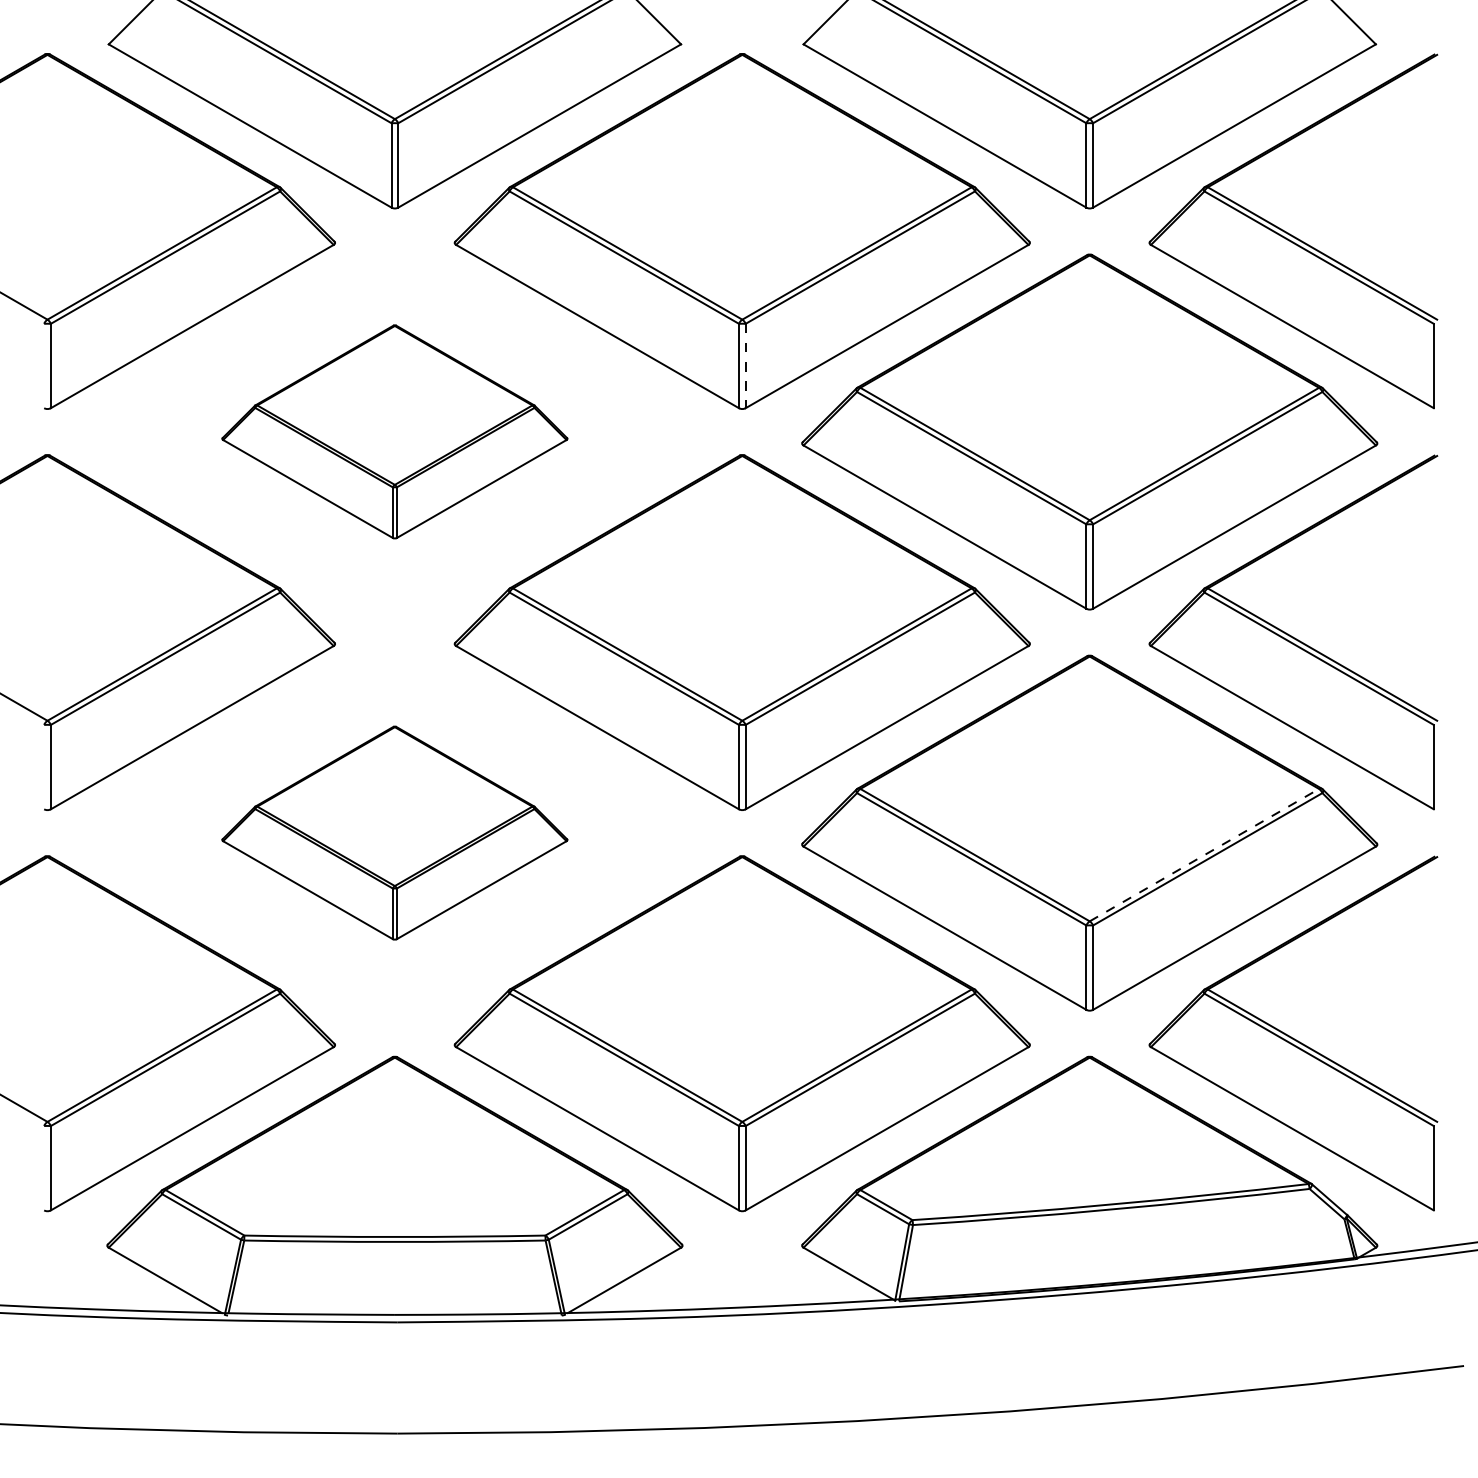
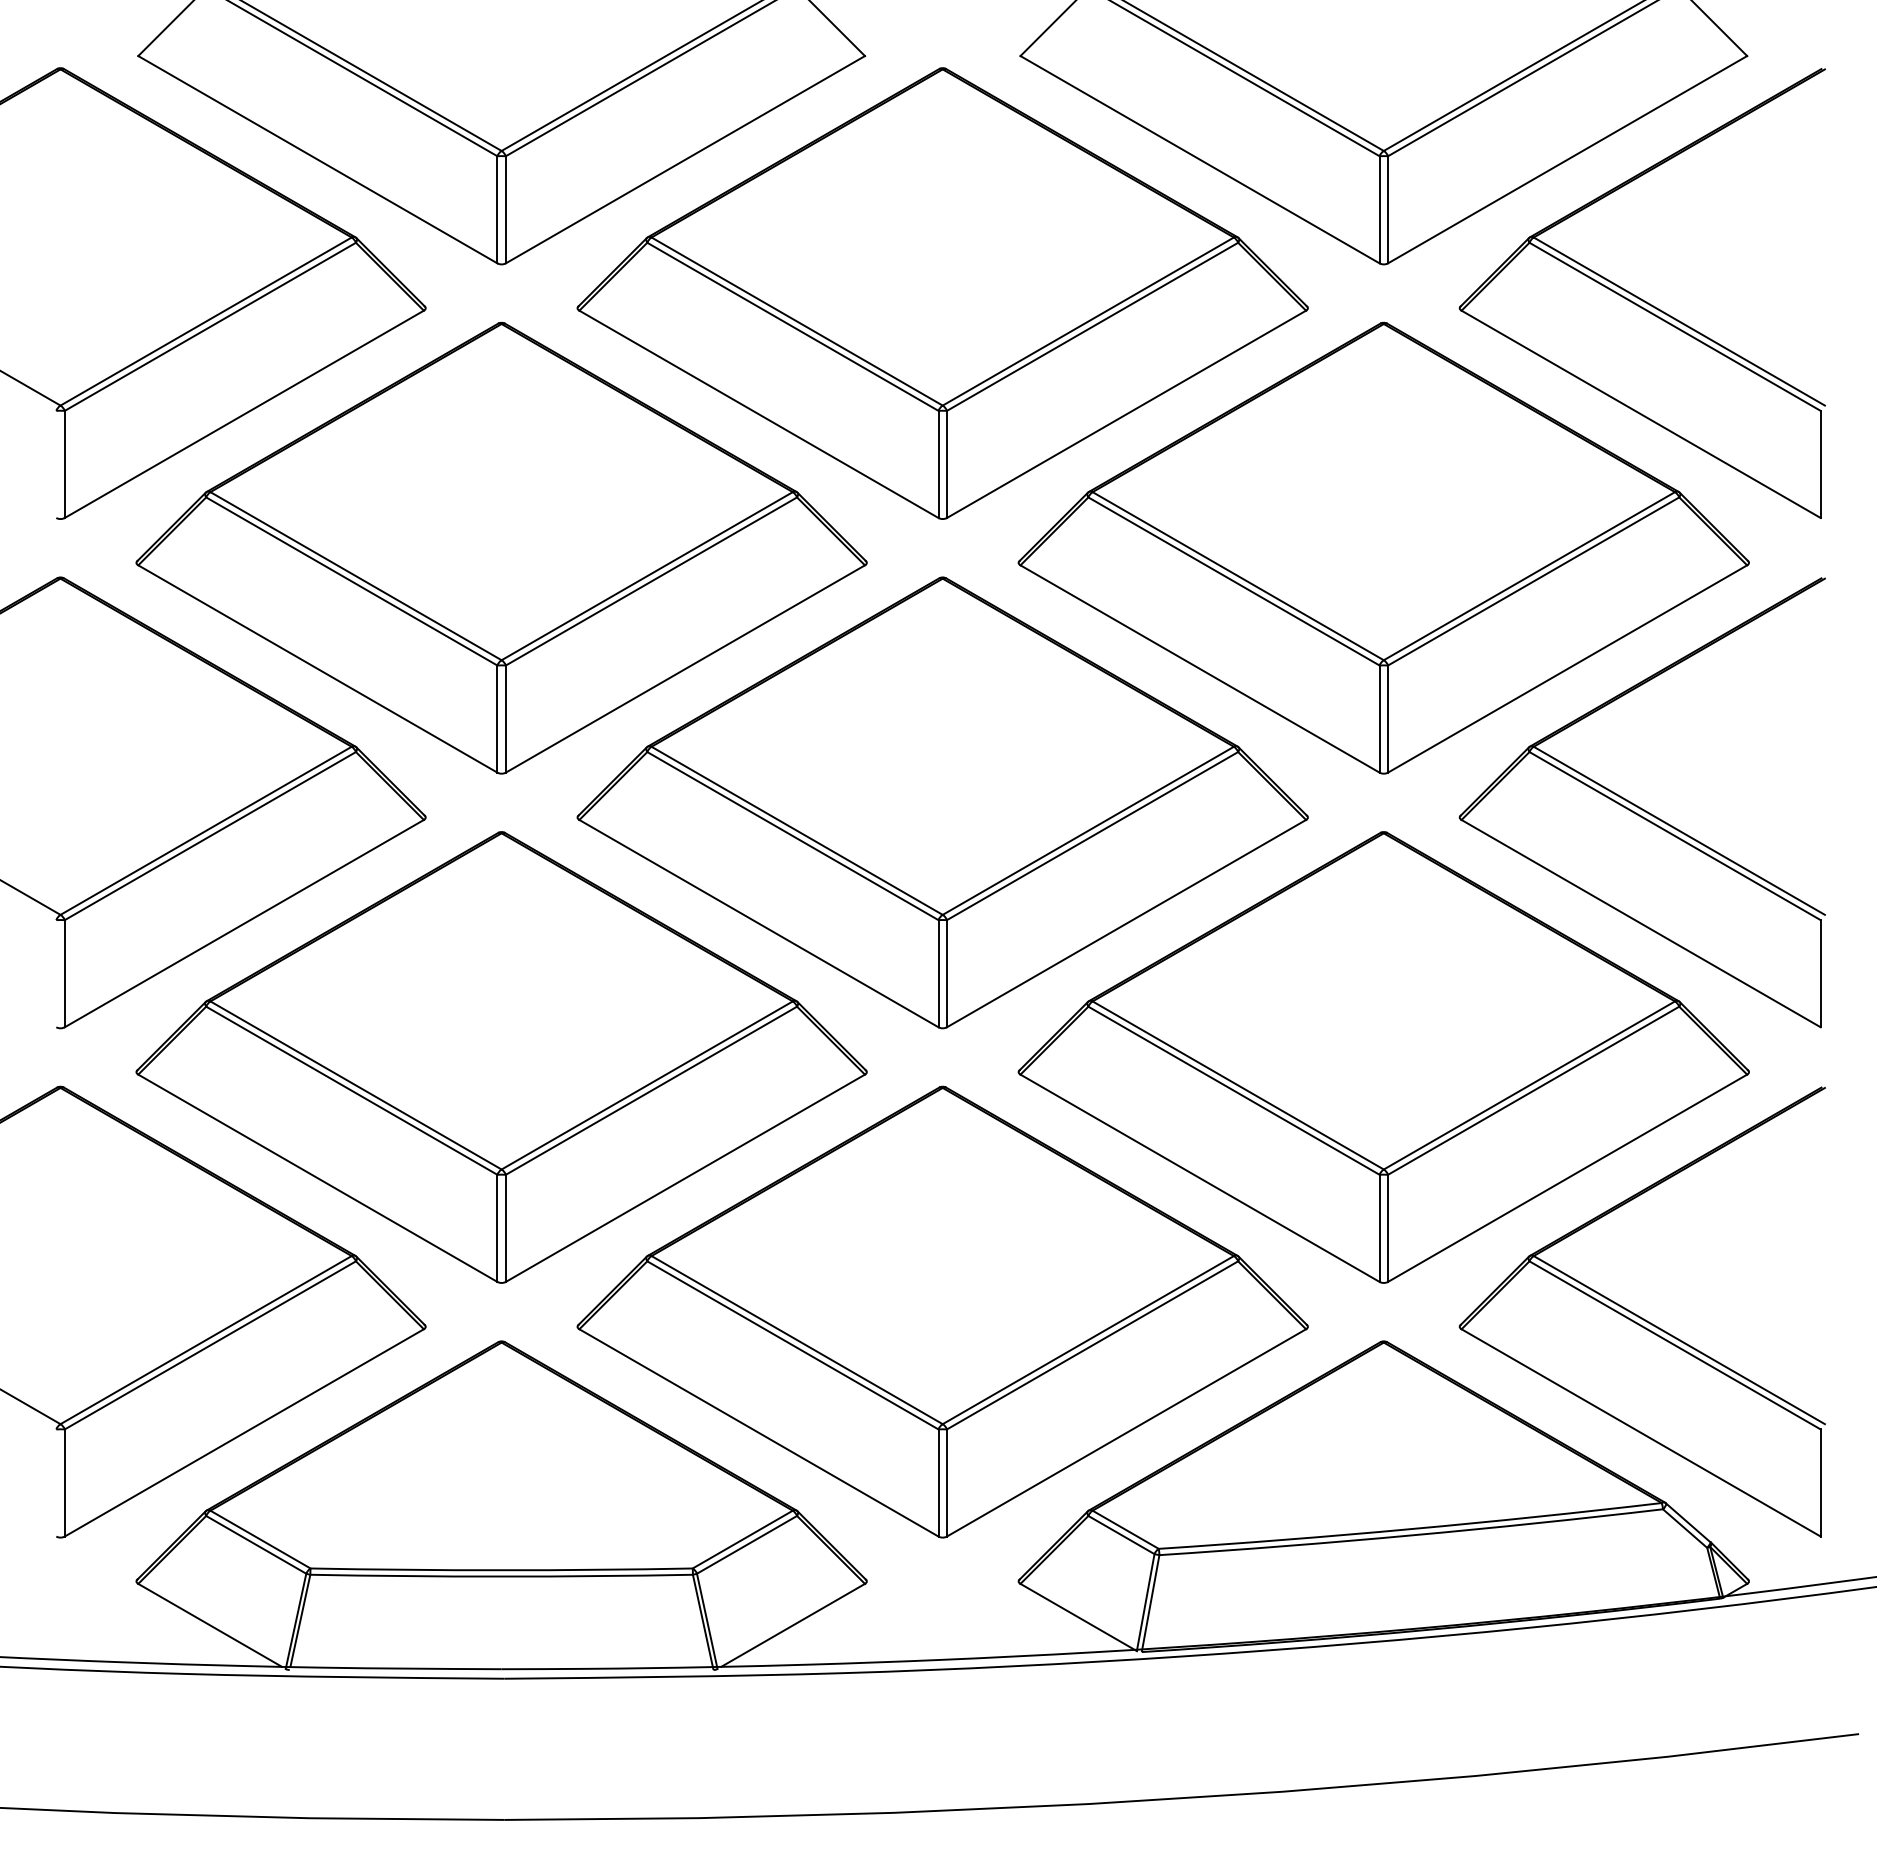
line: (745, 366) -> (946, 464), dashed -> solid
part: (394, 431) -> (501, 547), size x1.67
part: (394, 833) -> (501, 1057), size x1.67
line: (1204, 855) -> (1529, 1085), dashed -> solid

